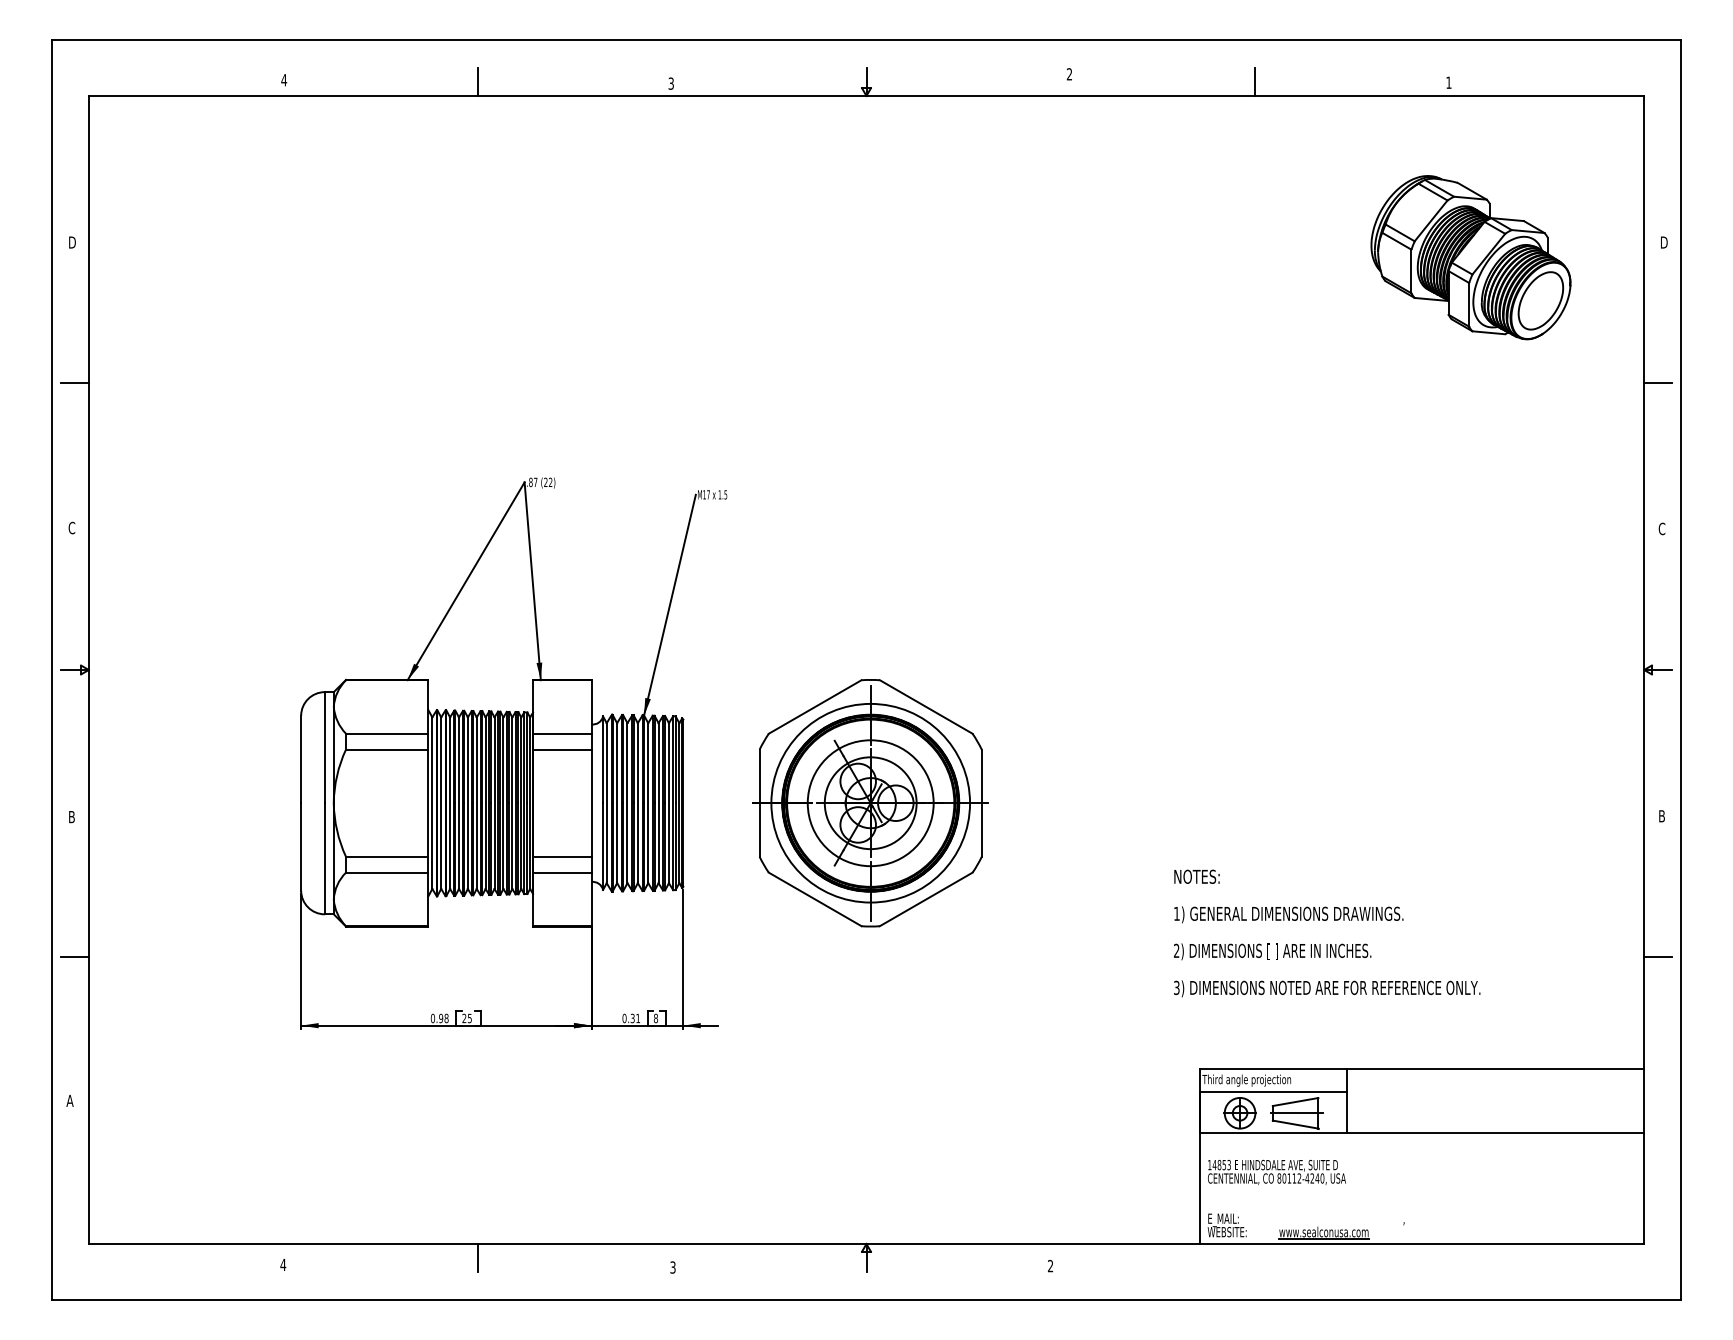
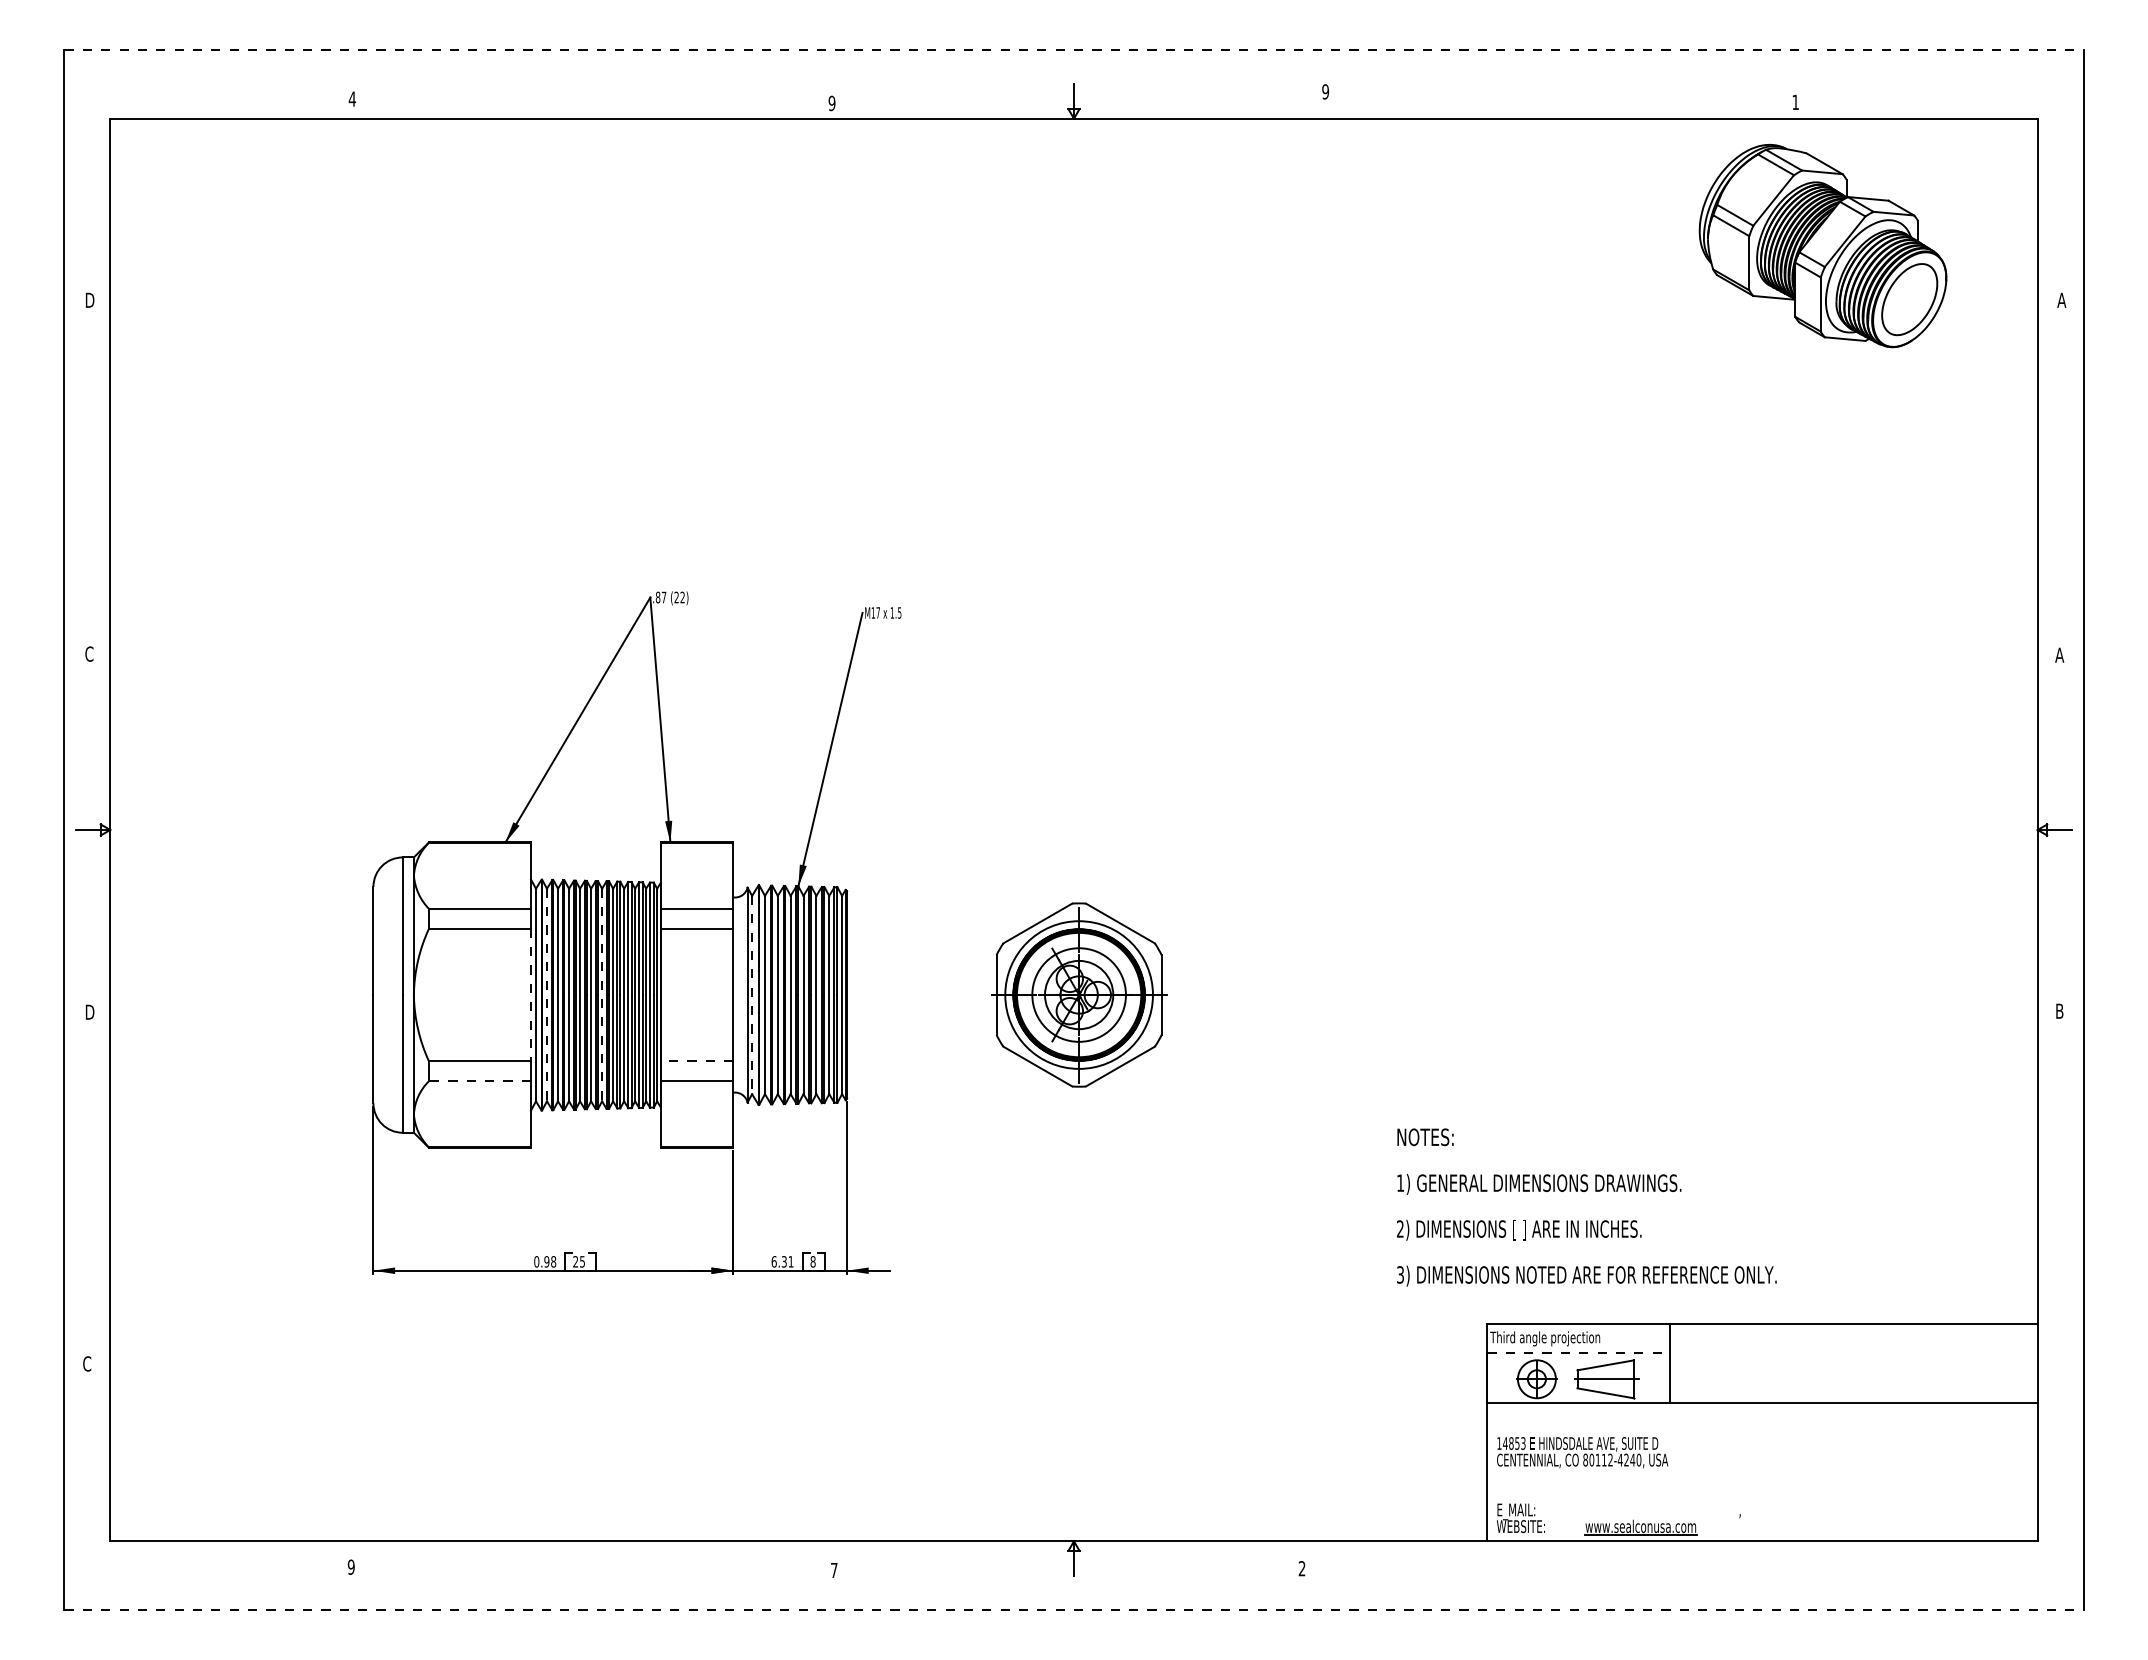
line: (866, 40) -> (1074, 49), solid -> dashed
text: (1069, 74) -> (1325, 91), 2 -> 9
line: (477, 82) -> (592, 101), removed
text: (670, 82) -> (831, 102), 3 -> 9
line: (1255, 82) -> (1555, 101), removed
text: (1663, 241) -> (2061, 299), D -> A
part: (1470, 258) -> (1822, 246), moved
line: (74, 383) -> (92, 474), removed
line: (1657, 383) -> (2054, 474), removed
text: (1661, 528) -> (2059, 654), C -> A
part: (870, 802) -> (1078, 994), size x0.6
line: (427, 803) -> (530, 995), solid -> dashed
line: (441, 803) -> (547, 995), solid -> dashed
line: (485, 803) -> (602, 995), solid -> dashed
line: (607, 803) -> (752, 995), solid -> dashed
text: (72, 817) -> (90, 1012), B -> D
line: (561, 856) -> (696, 1061), solid -> dashed
line: (387, 872) -> (480, 1081), solid -> dashed
text: (1326, 933) -> (1586, 1207), moved
line: (74, 956) -> (92, 1185), removed
line: (1657, 956) -> (2054, 1185), removed
text: (623, 1018) -> (773, 1261), 0.31 -> 6.31
line: (1273, 1091) -> (1578, 1352), solid -> dashed
text: (69, 1100) -> (86, 1363), A -> C
line: (477, 1257) -> (592, 1558), removed
text: (282, 1264) -> (350, 1566), 4 -> 9
text: (673, 1267) -> (834, 1570), 3 -> 7
line: (866, 1299) -> (1074, 1610), solid -> dashed

